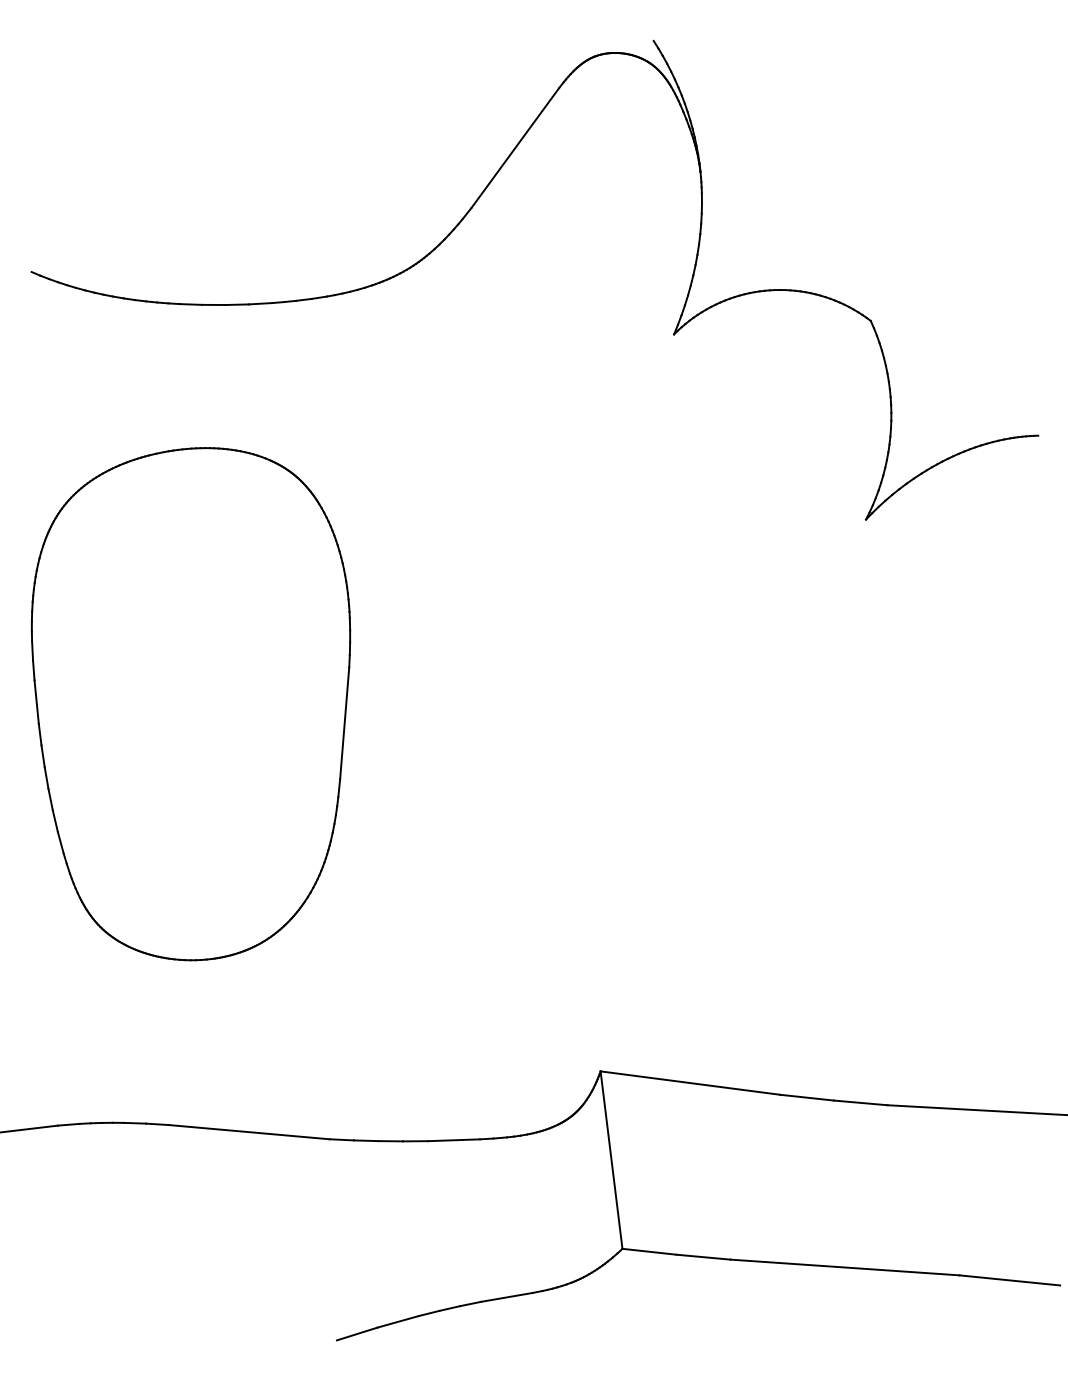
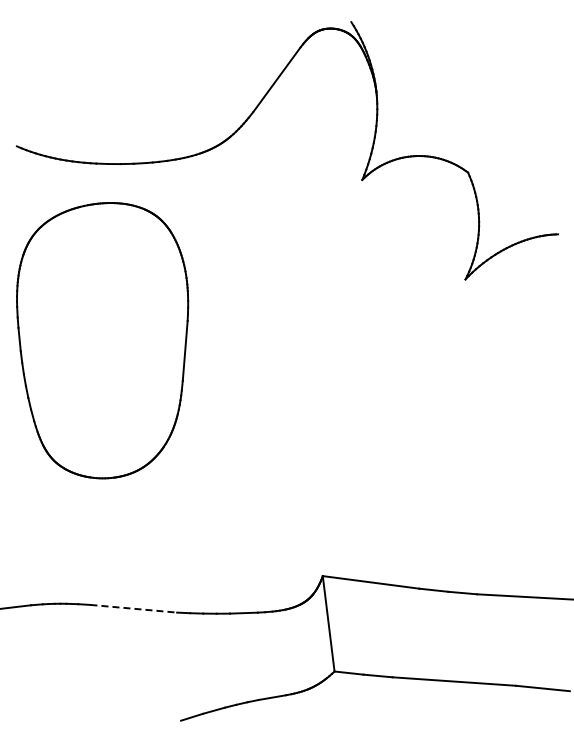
part: (190, 703) -> (102, 340), moved
line: (250, 1131) -> (134, 608), solid -> dashed

